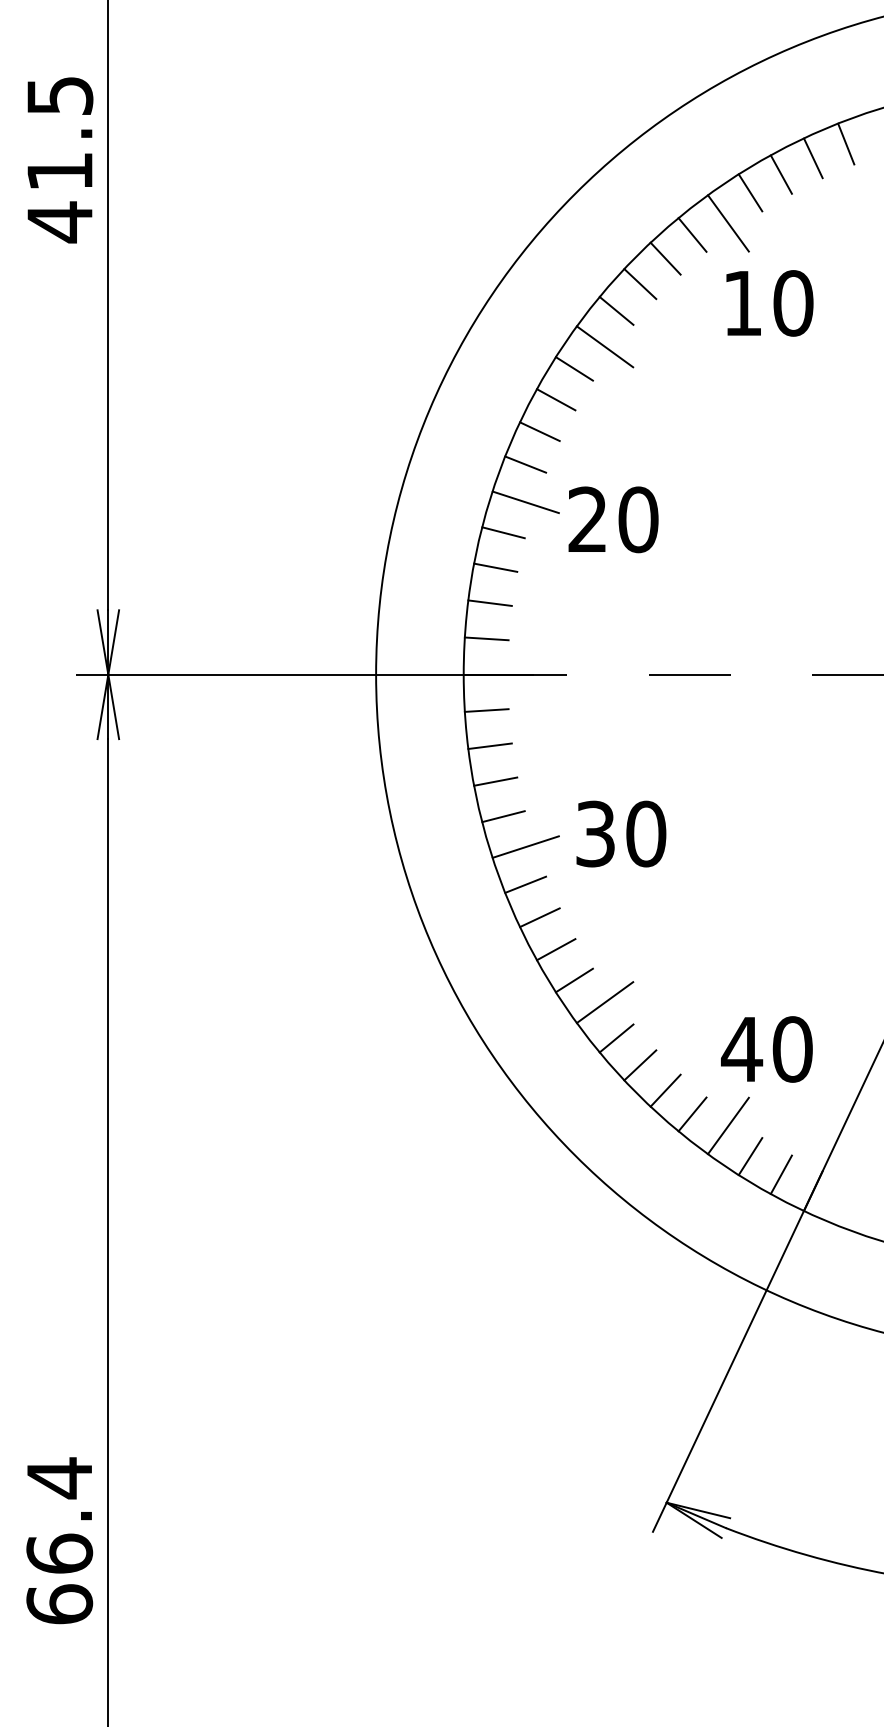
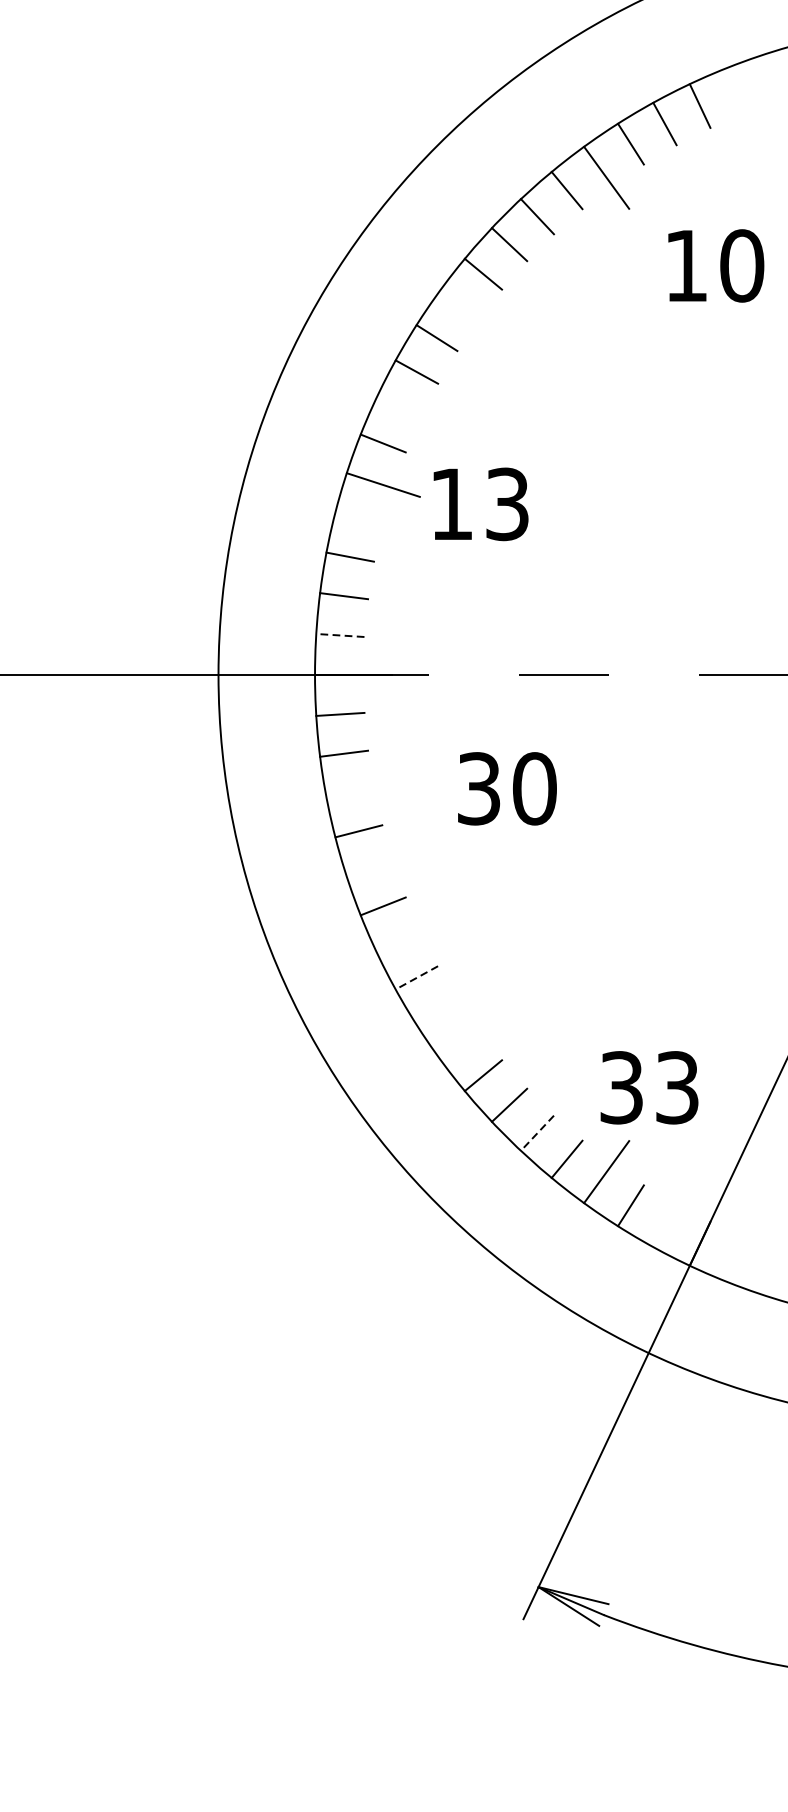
line: (846, 143) -> (736, 89), removed
text: (769, 303) -> (715, 266), moved
line: (604, 346) -> (470, 313), removed
line: (539, 431) -> (398, 407), removed
text: (613, 519) -> (480, 503), 20 -> 13
line: (503, 532) -> (358, 518), removed
line: (486, 638) -> (340, 635), solid -> dashed
line: (495, 781) -> (350, 792), removed
text: (621, 833) -> (507, 788), moved
line: (525, 846) -> (383, 864), removed
line: (539, 917) -> (398, 942), removed
line: (556, 949) -> (417, 977), solid -> dashed
line: (573, 980) -> (435, 1011), removed
line: (604, 1002) -> (470, 1036), removed
text: (766, 1049) -> (648, 1087), 40 -> 33
line: (665, 1090) -> (537, 1132), solid -> dashed
line: (780, 1174) -> (663, 1225), removed

